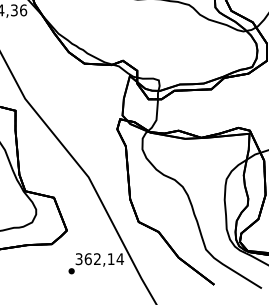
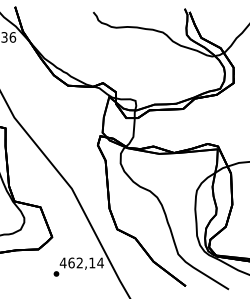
text: (78, 258) -> (62, 262), 362,14 -> 462,14

